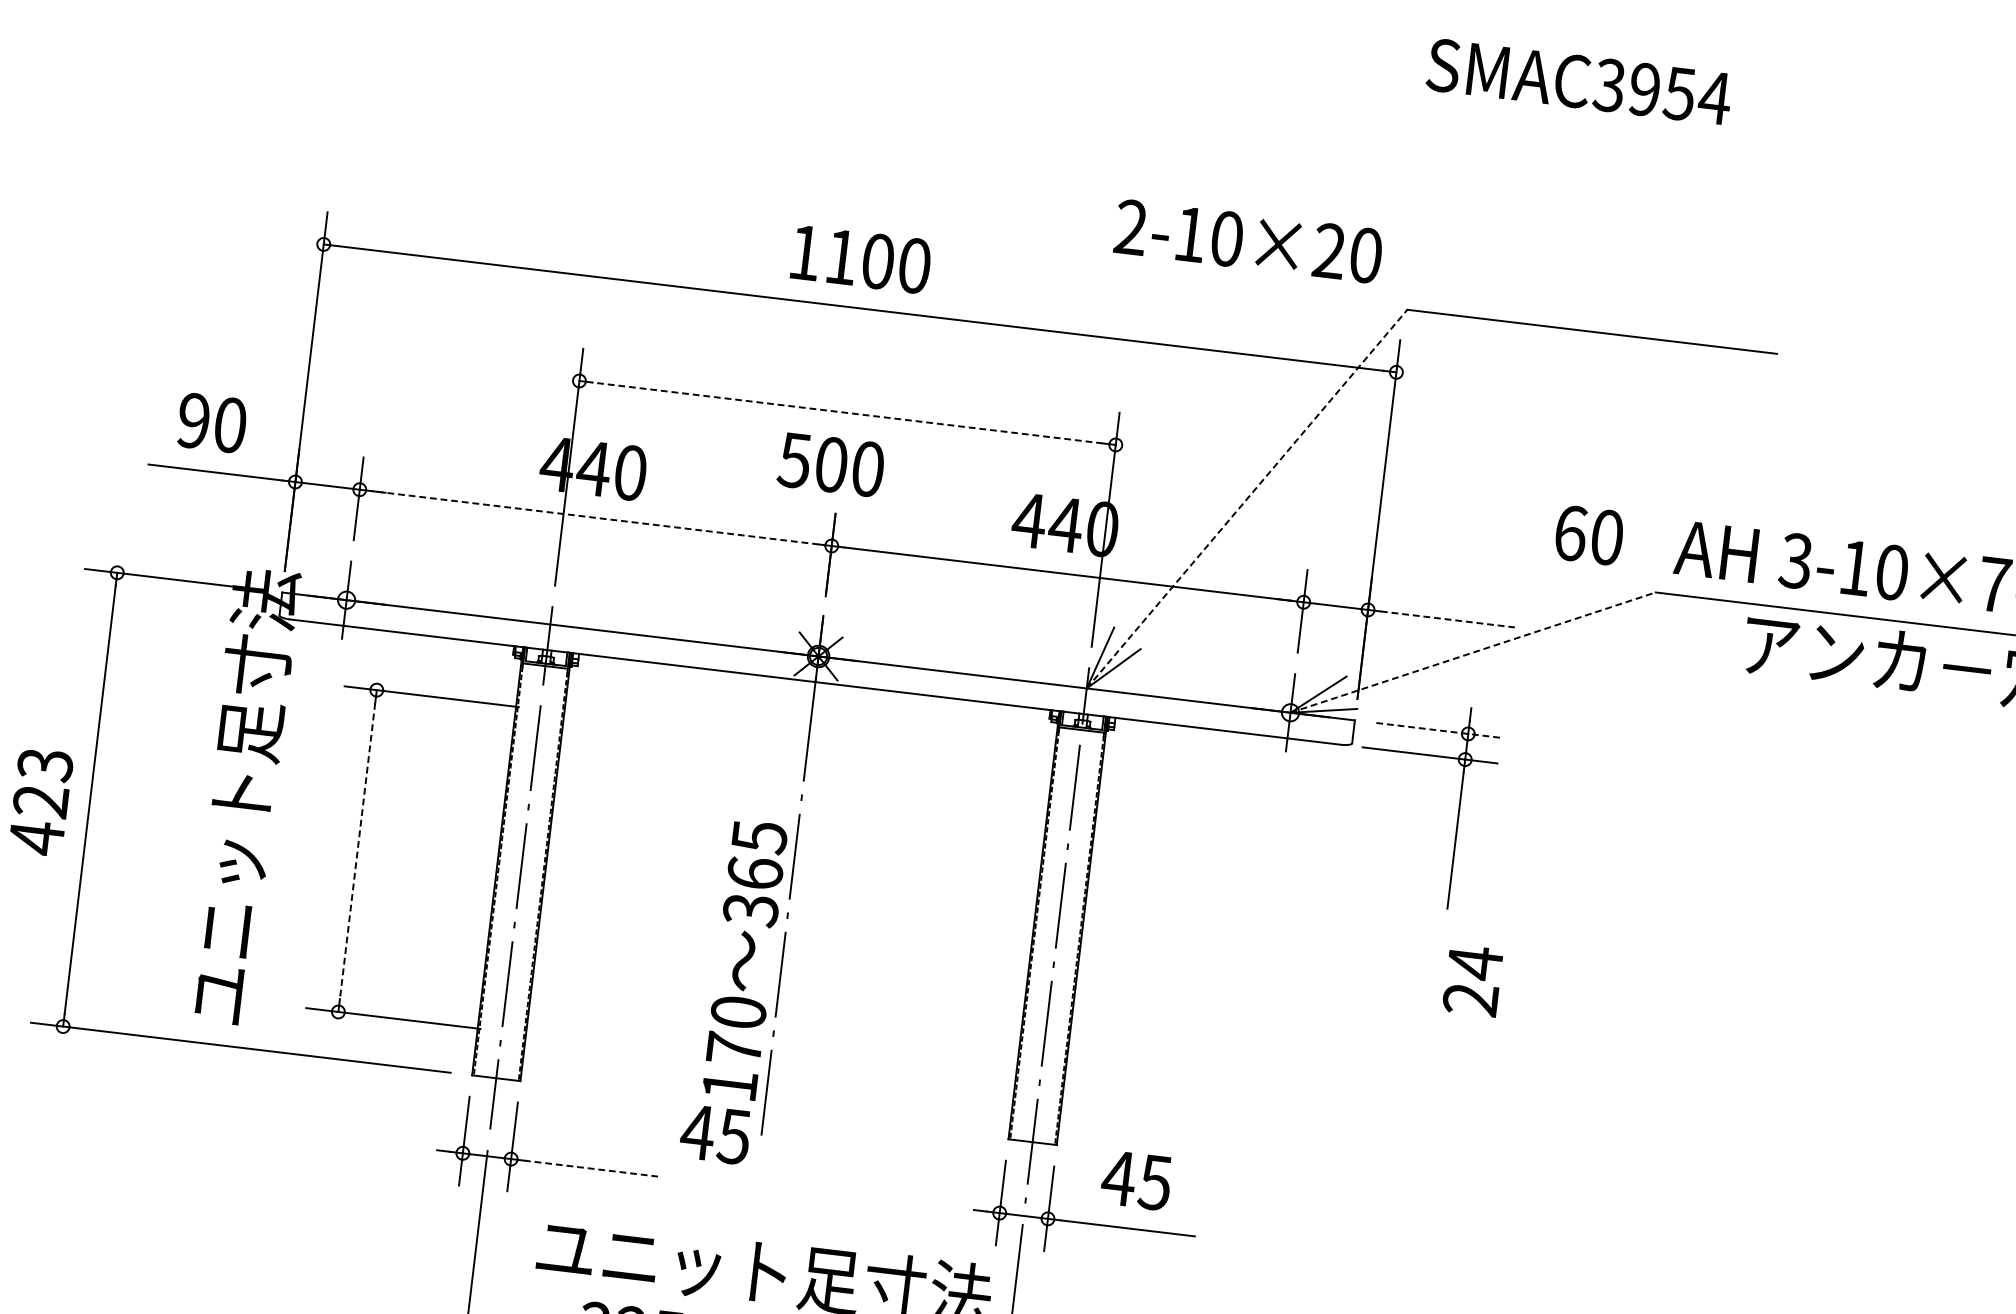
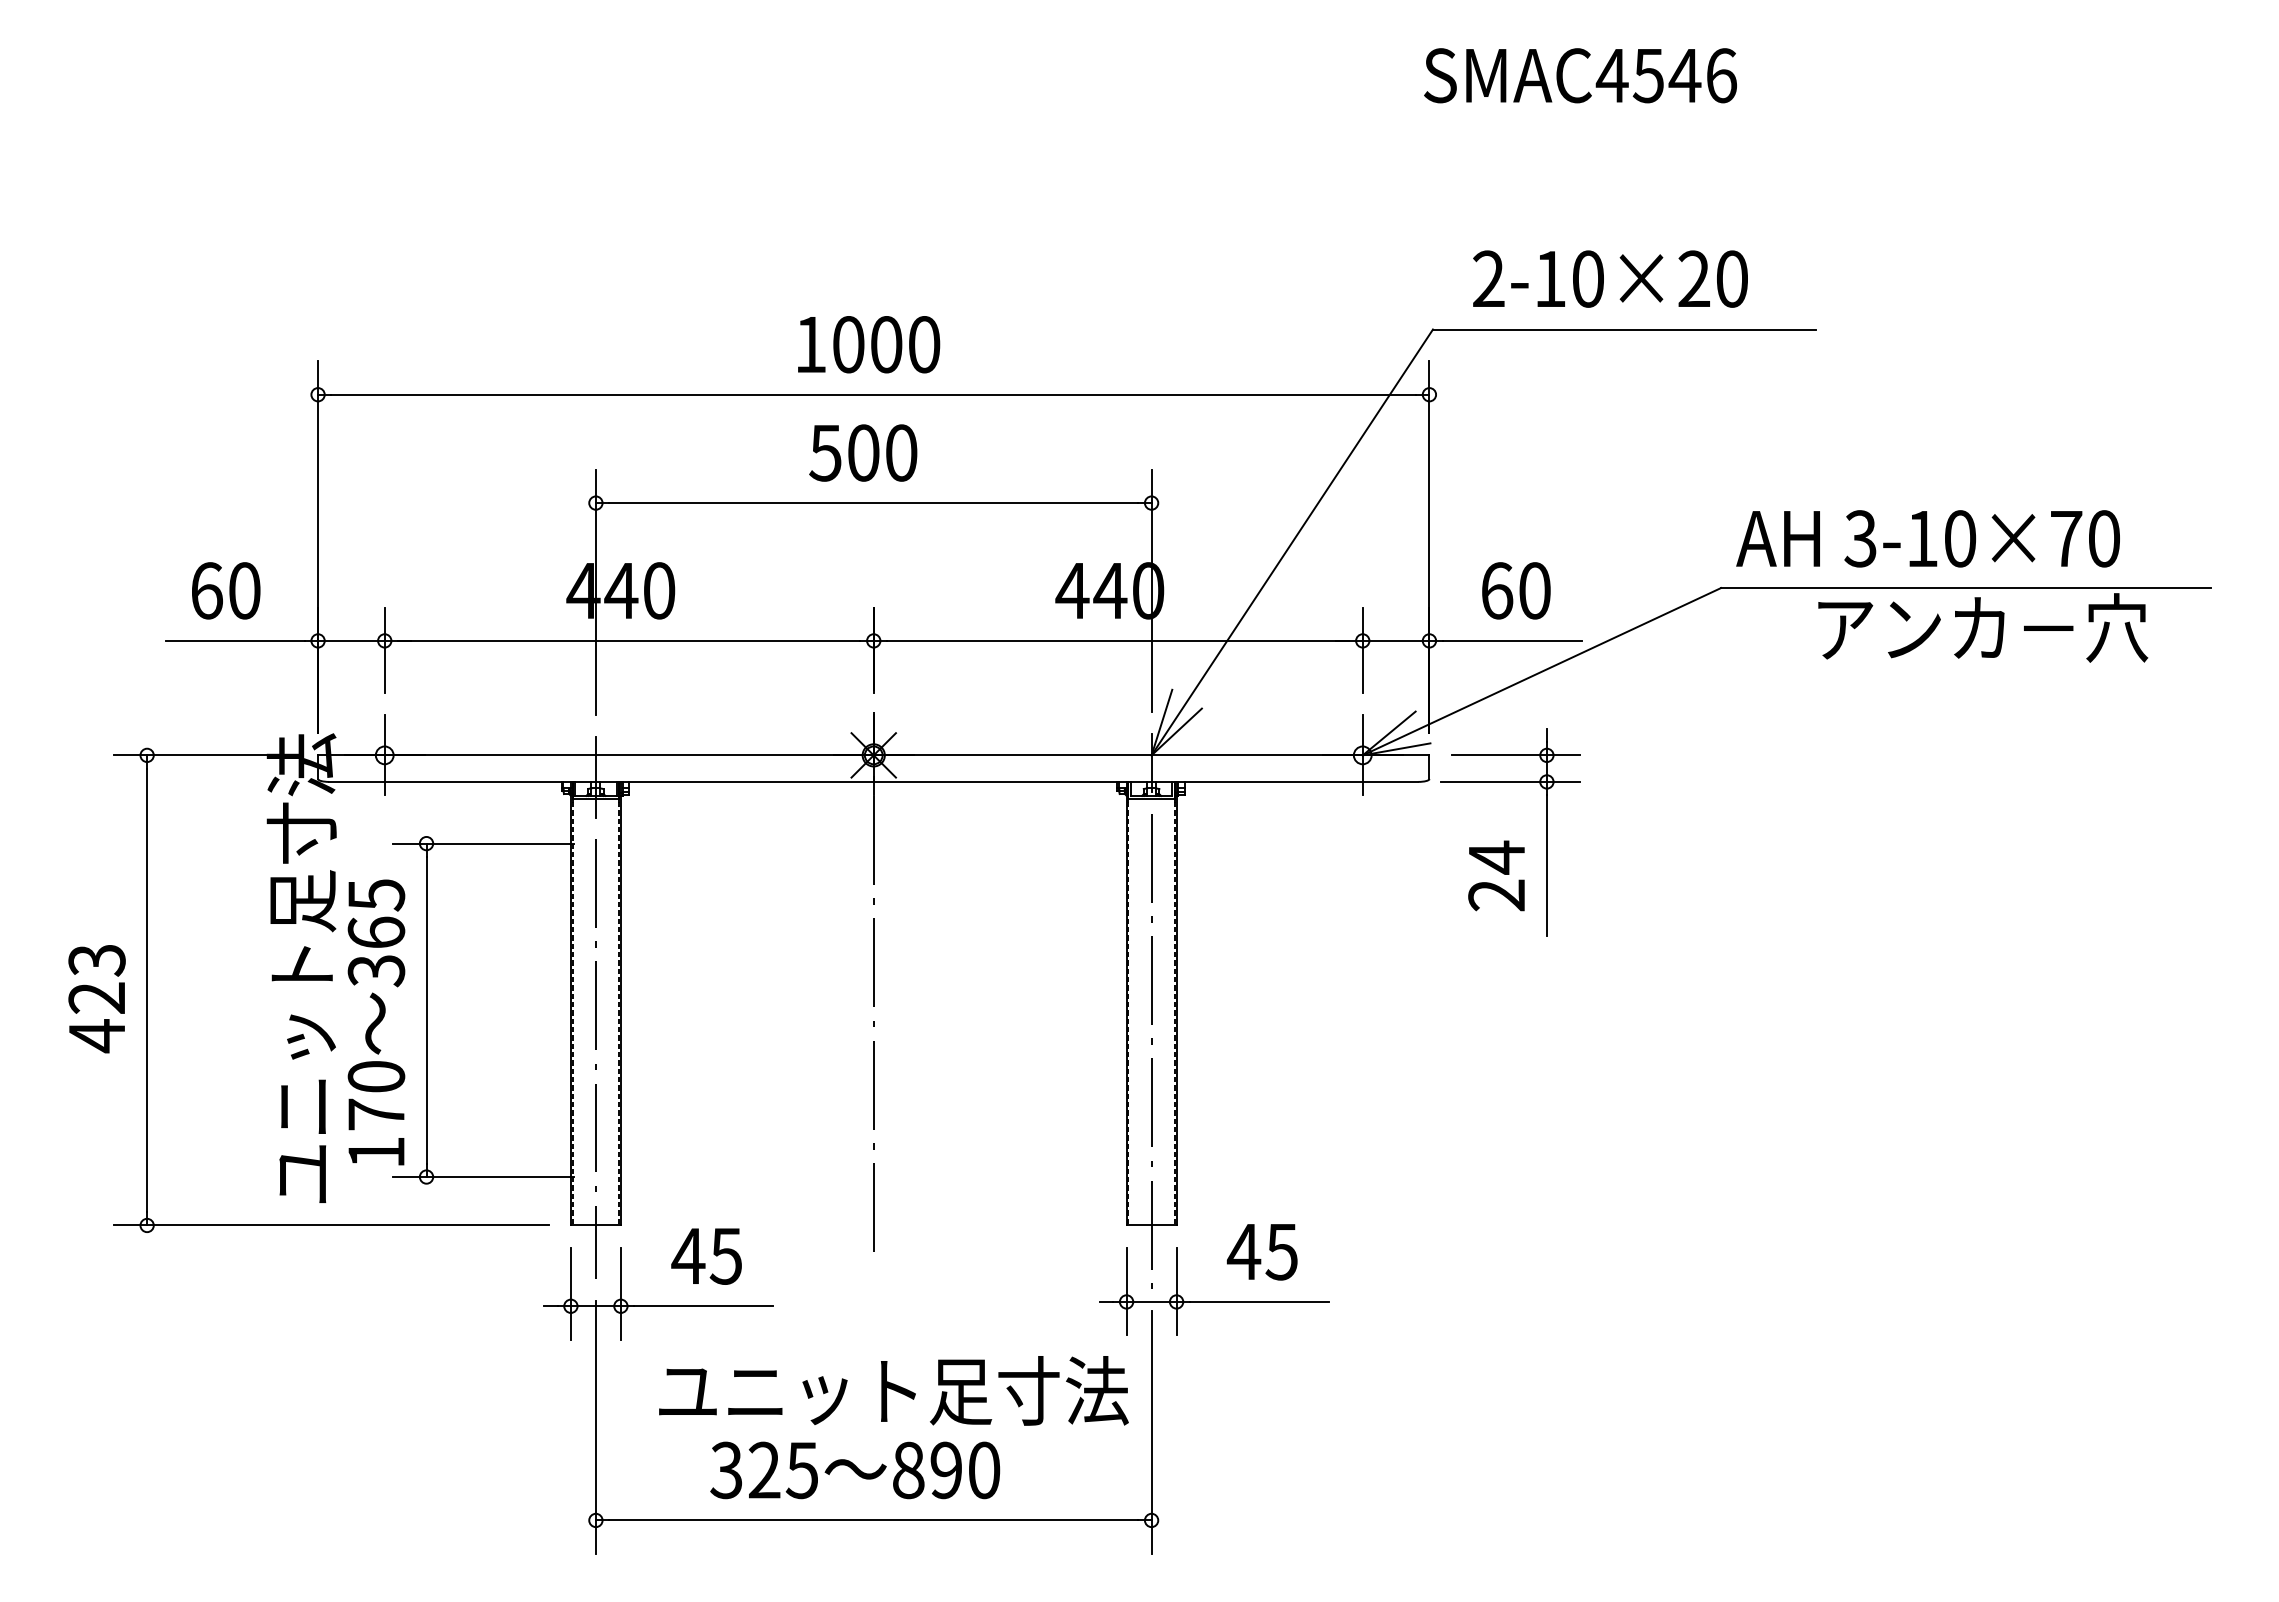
text: (1661, 91) -> (1666, 75), SMAC3954 -> SMAC4546
text: (1248, 240) -> (1610, 278), moved
text: (841, 256) -> (848, 344), 1100 -> 1000
line: (847, 413) -> (873, 503), dashed -> solid
text: (193, 420) -> (206, 590), 90 -> 60
text: (831, 464) -> (863, 452), moved
line: (1247, 499) -> (1292, 542), dashed -> solid
line: (595, 517) -> (628, 640), dashed -> solid
text: (1589, 535) -> (1516, 590), moved
line: (1448, 619) -> (1512, 640), dashed -> solid
line: (1472, 652) -> (1541, 671), dashed -> solid
line: (1438, 730) -> (1516, 755), dashed -> solid
line: (357, 851) -> (426, 1010), dashed -> solid
text: (744, 960) -> (376, 1022), moved
text: (1472, 980) -> (1496, 875), moved
text: (715, 1134) -> (706, 1256), moved
line: (591, 1168) -> (704, 1306), dashed -> solid

